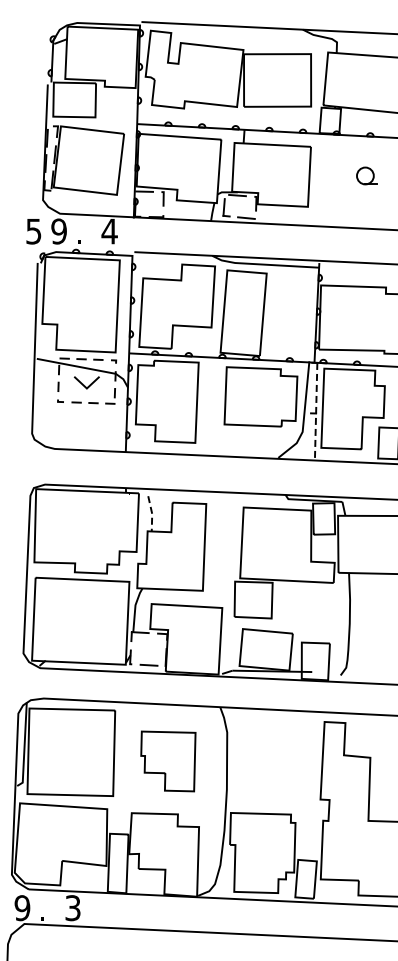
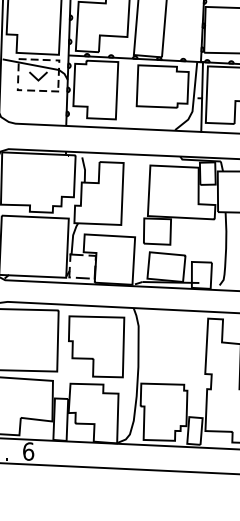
line: (316, 411) -> (202, 96), dashed -> solid
line: (152, 513) -> (85, 169), dashed -> solid
part: (168, 761) -> (96, 346), size x1.43
text: (72, 908) -> (28, 451), 3 -> 6

